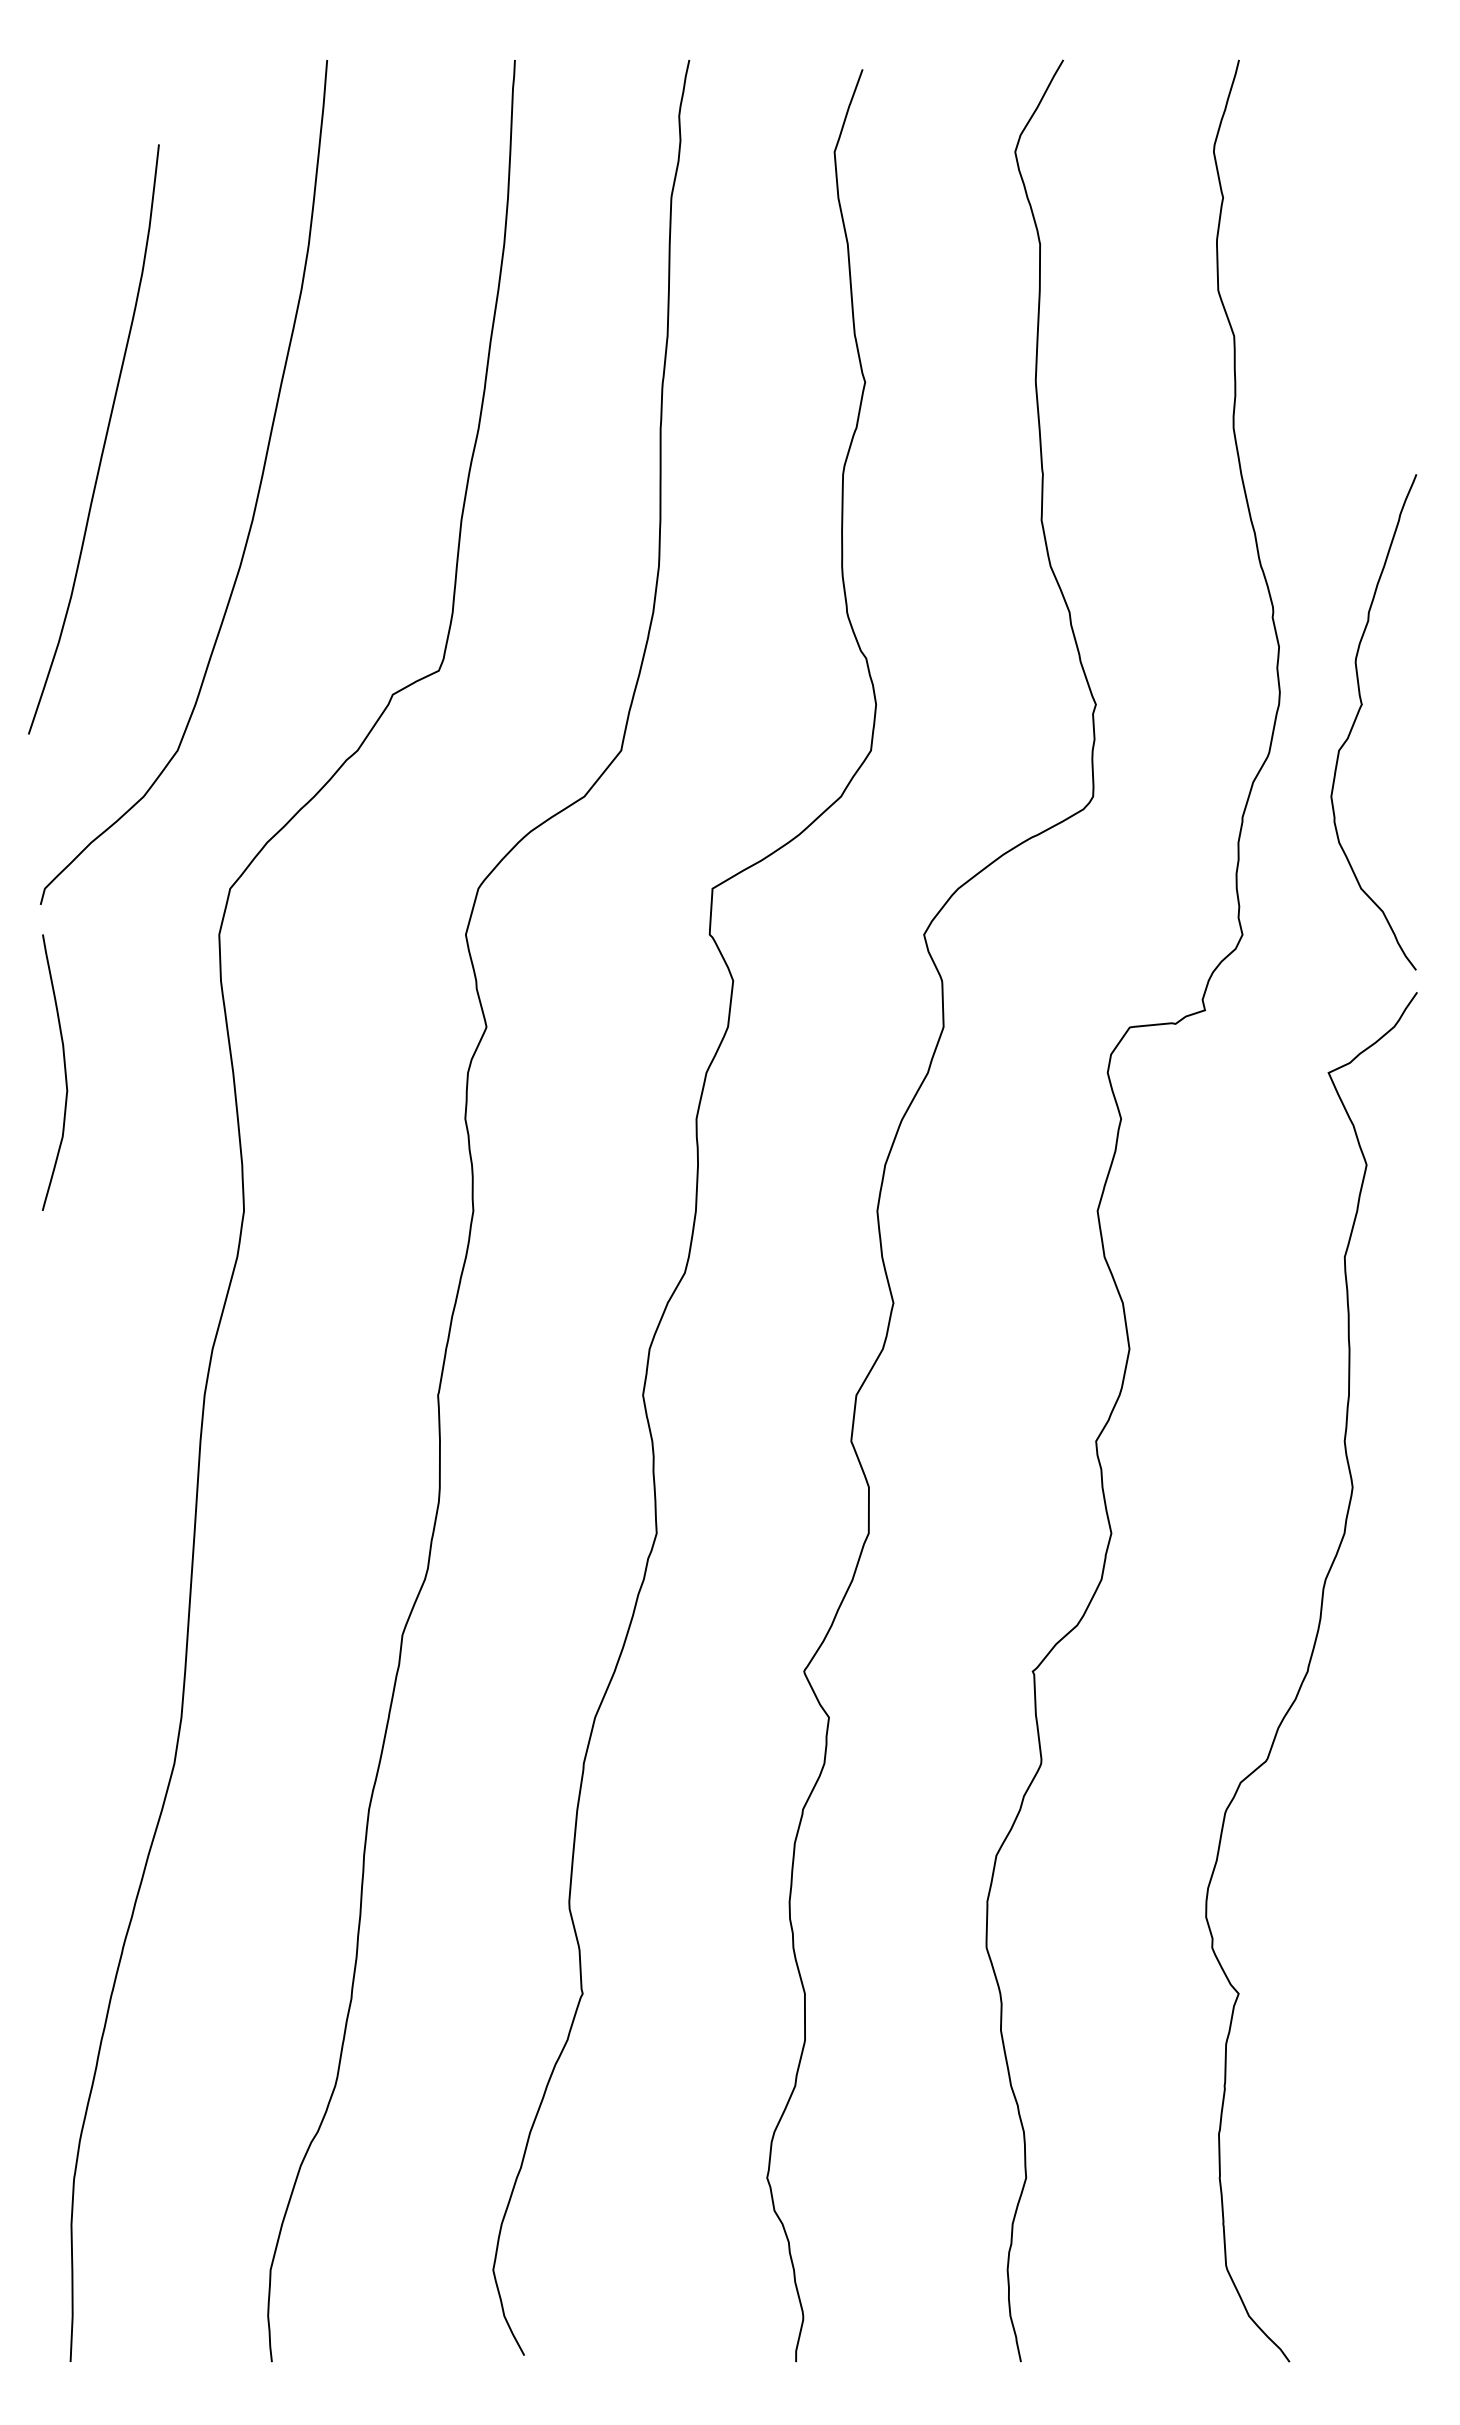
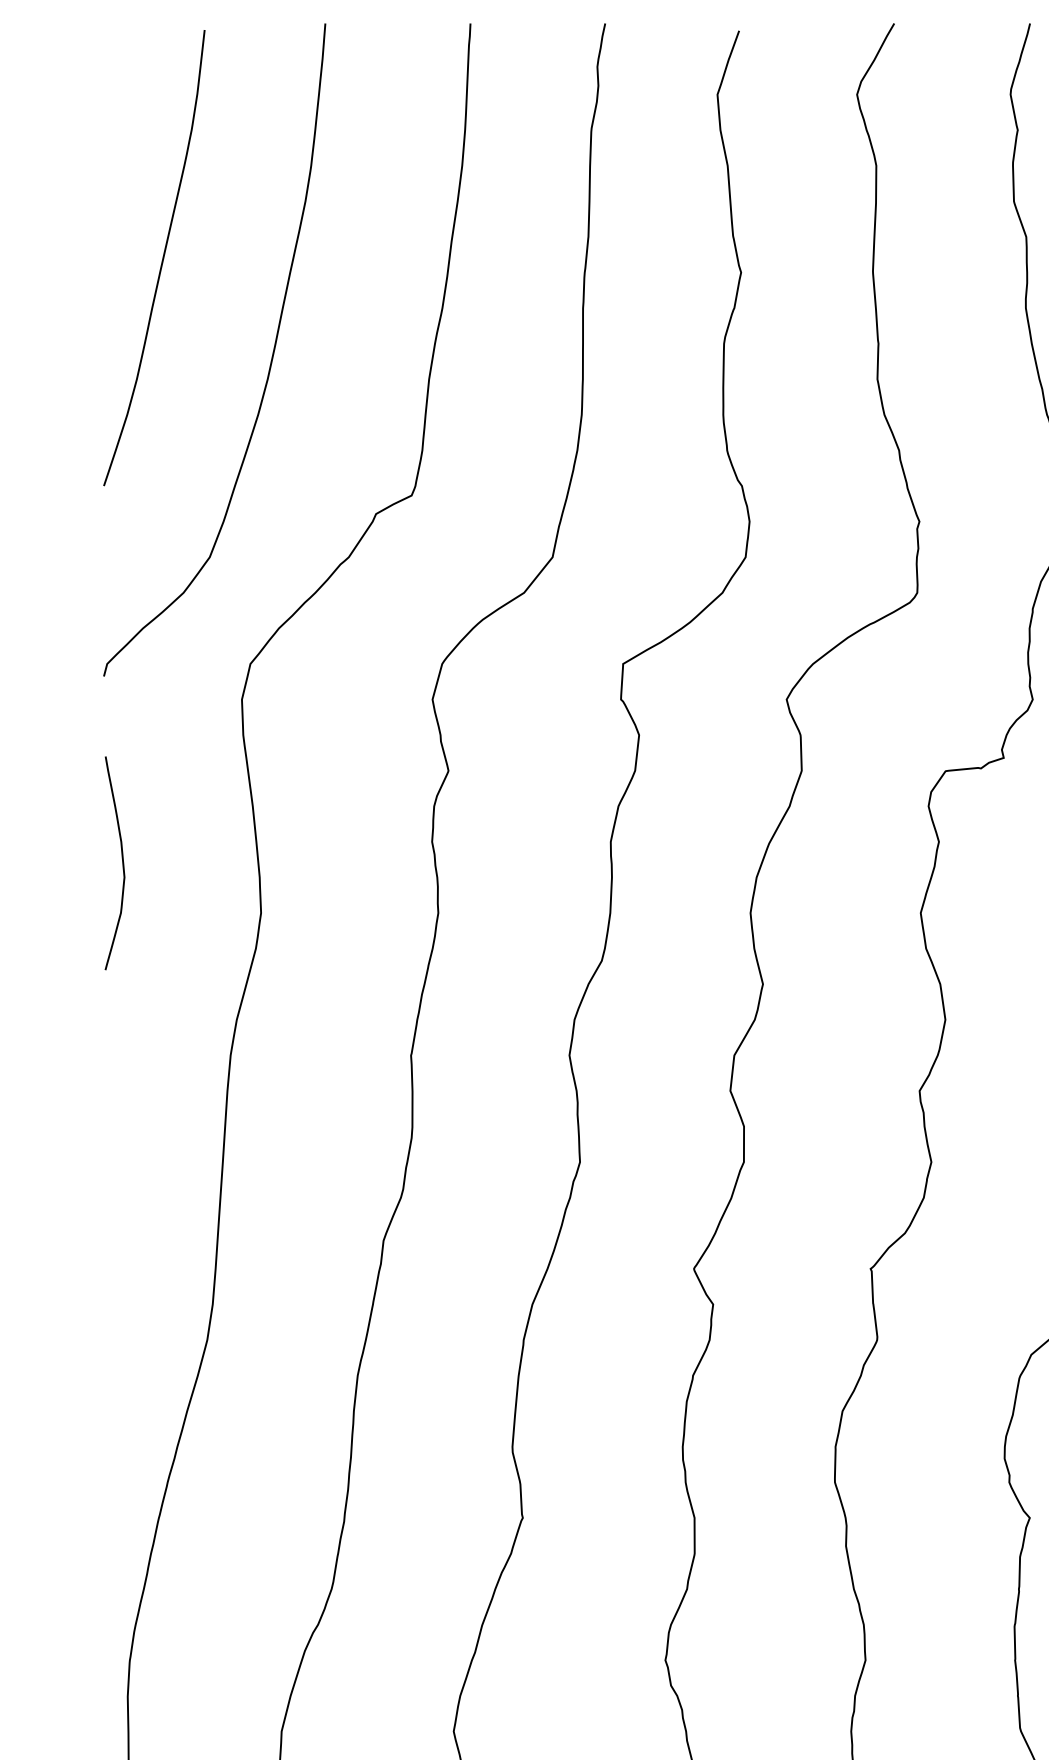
curve: (103, 443) -> (161, 261), moved
curve: (64, 1072) -> (122, 863), moved

